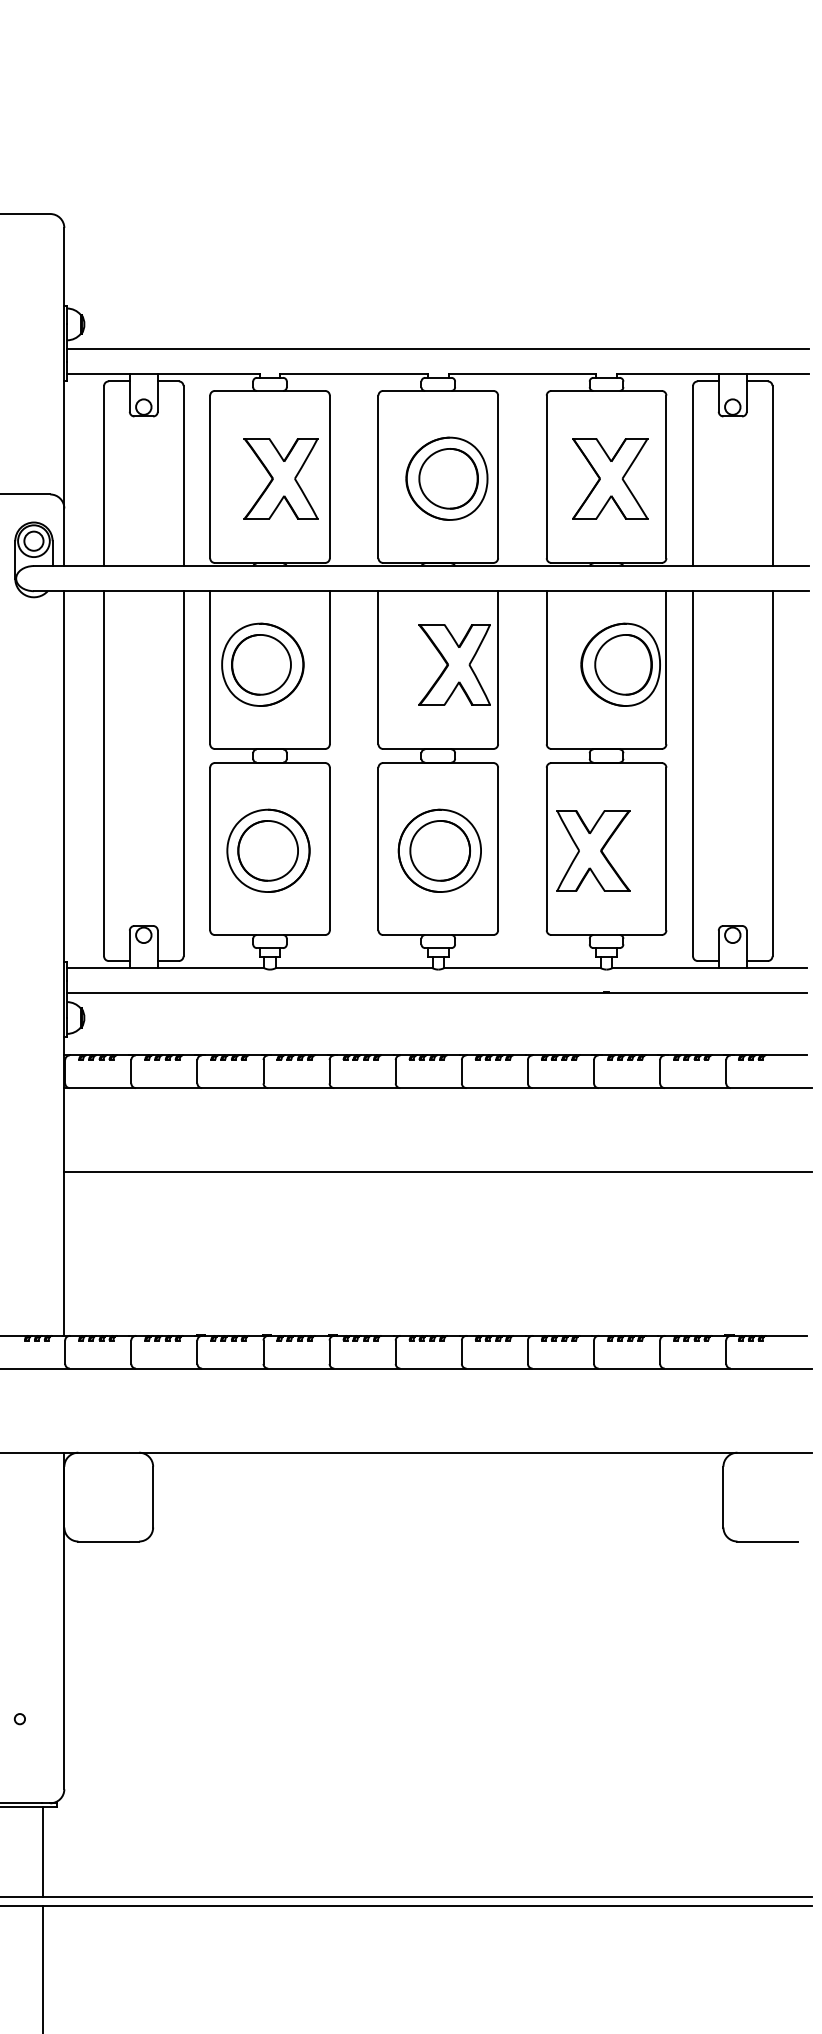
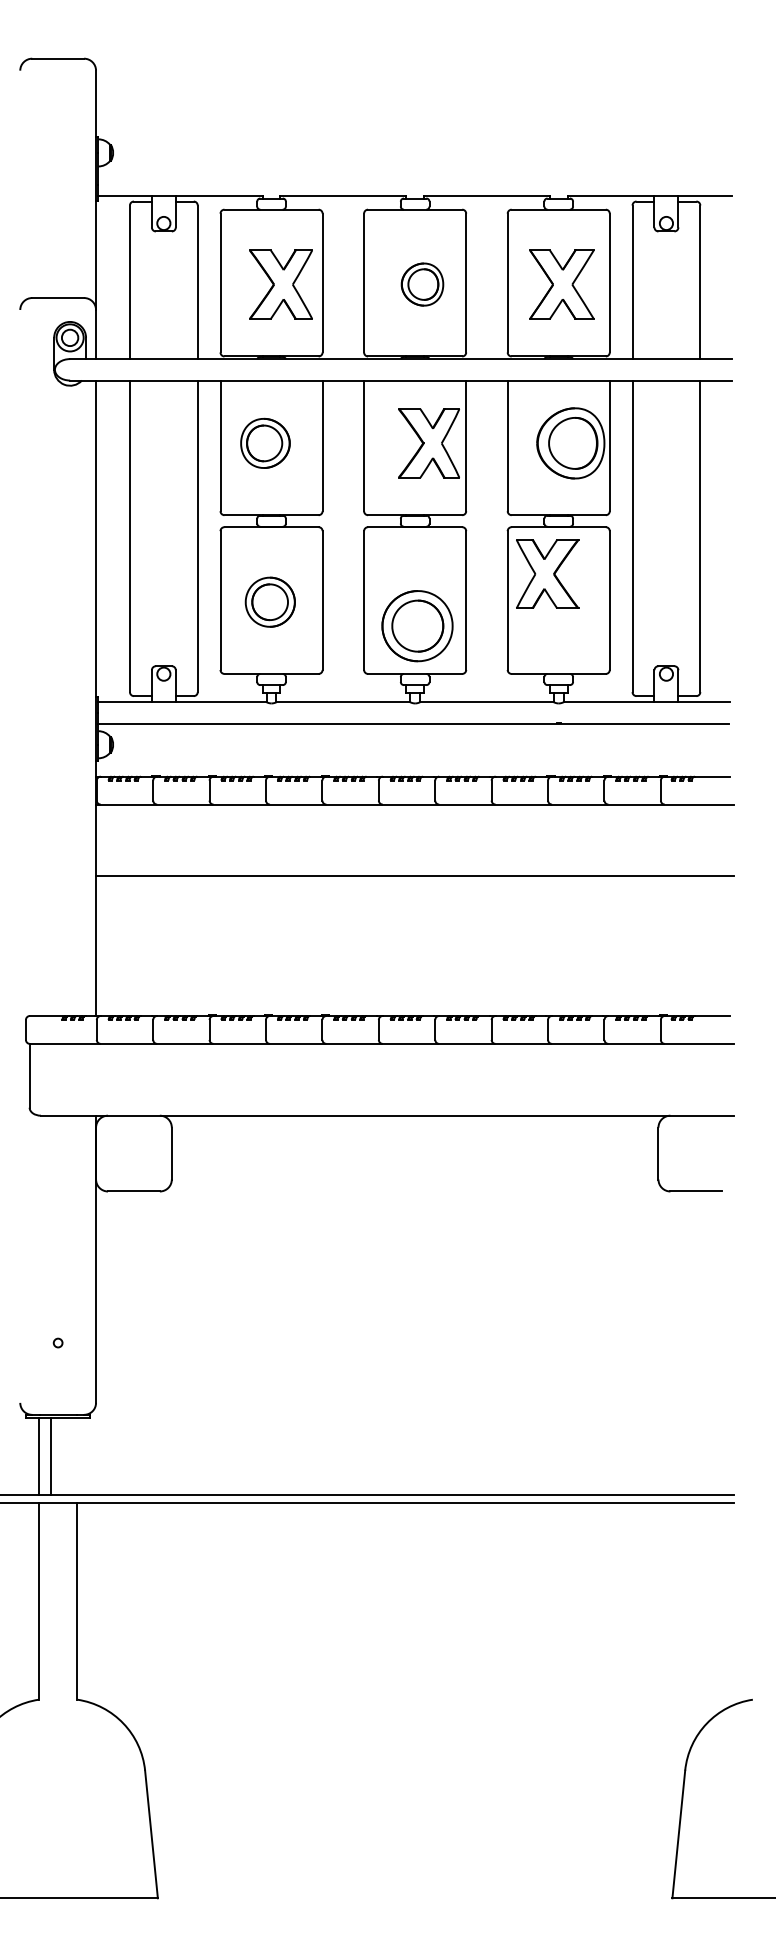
line: (437, 349) -> (414, 174), removed
part: (446, 478) -> (422, 284), size x0.6
part: (262, 664) -> (265, 443), size x0.7
part: (593, 850) -> (547, 573), moved
part: (268, 851) -> (270, 602), size x0.7
part: (439, 851) -> (417, 626), moved
line: (42, 1852) -> (51, 1456), moved

